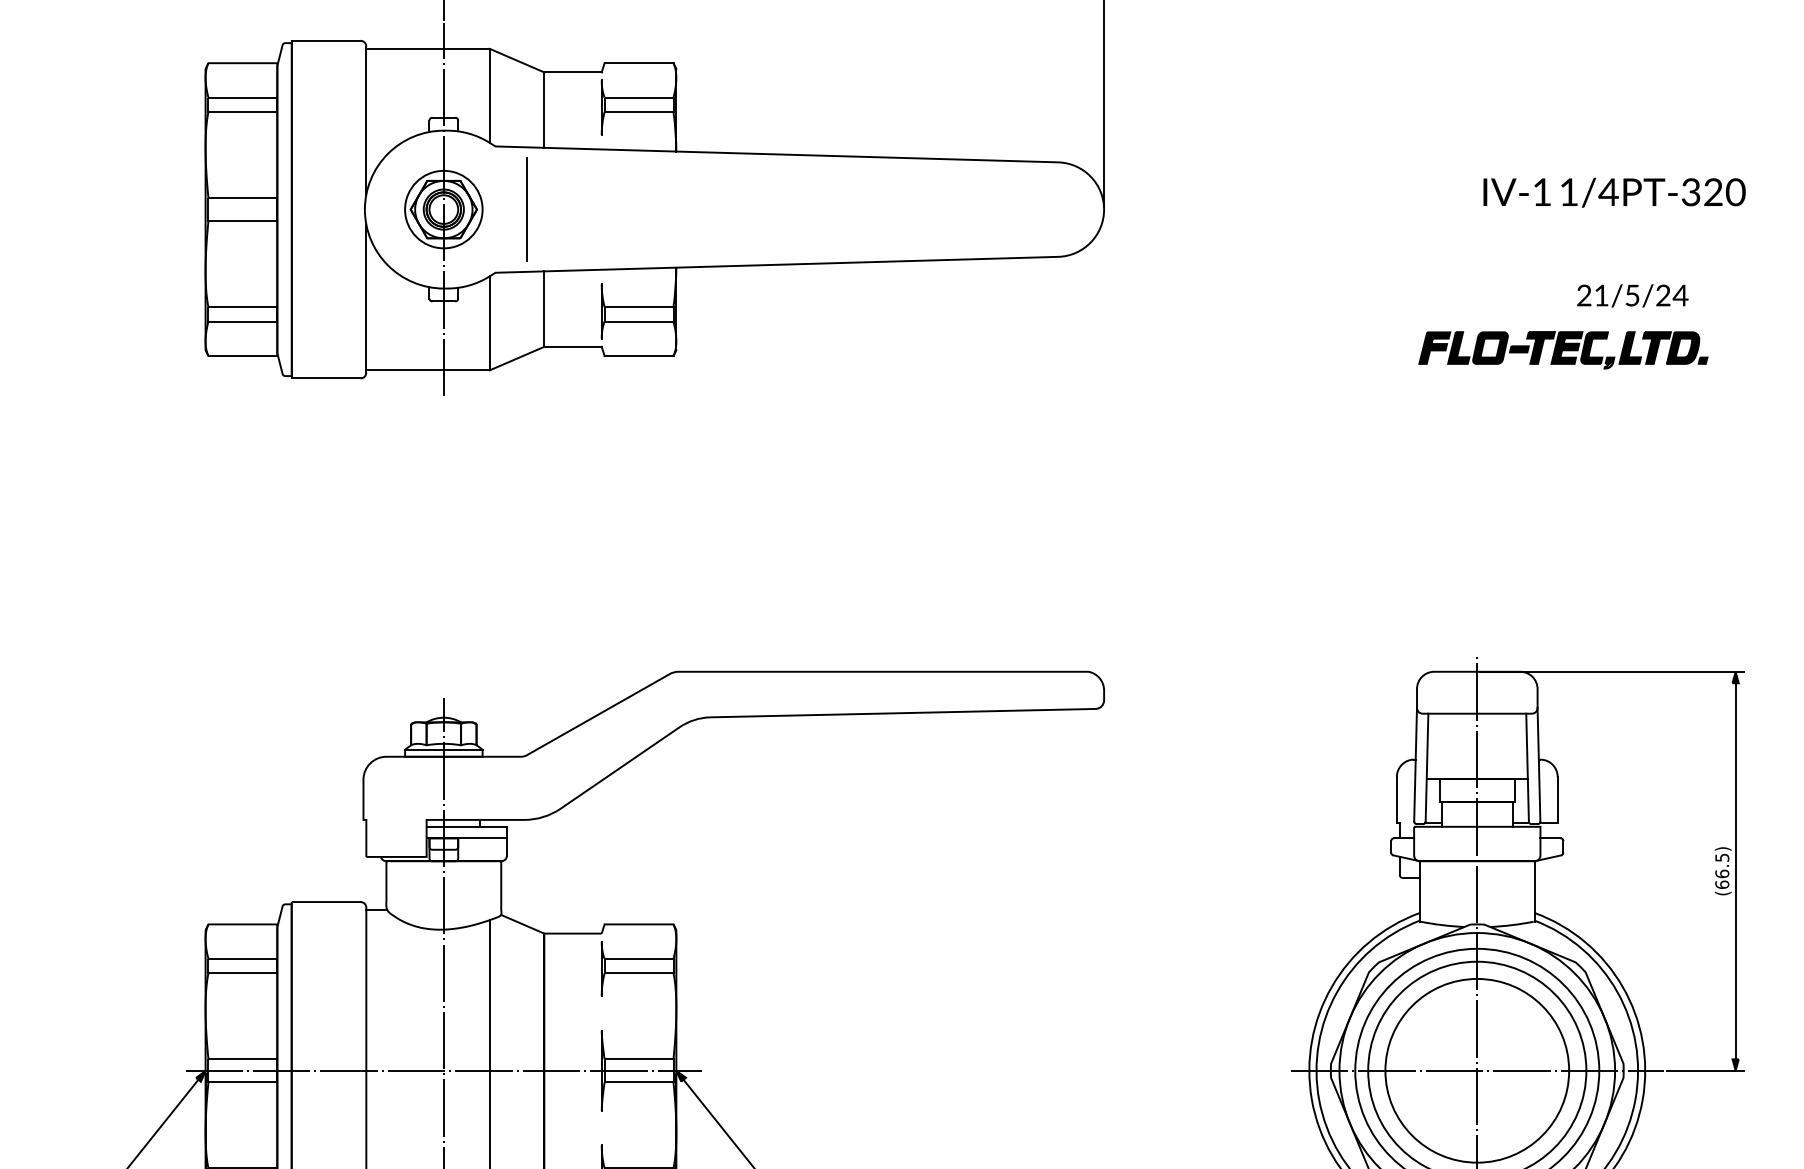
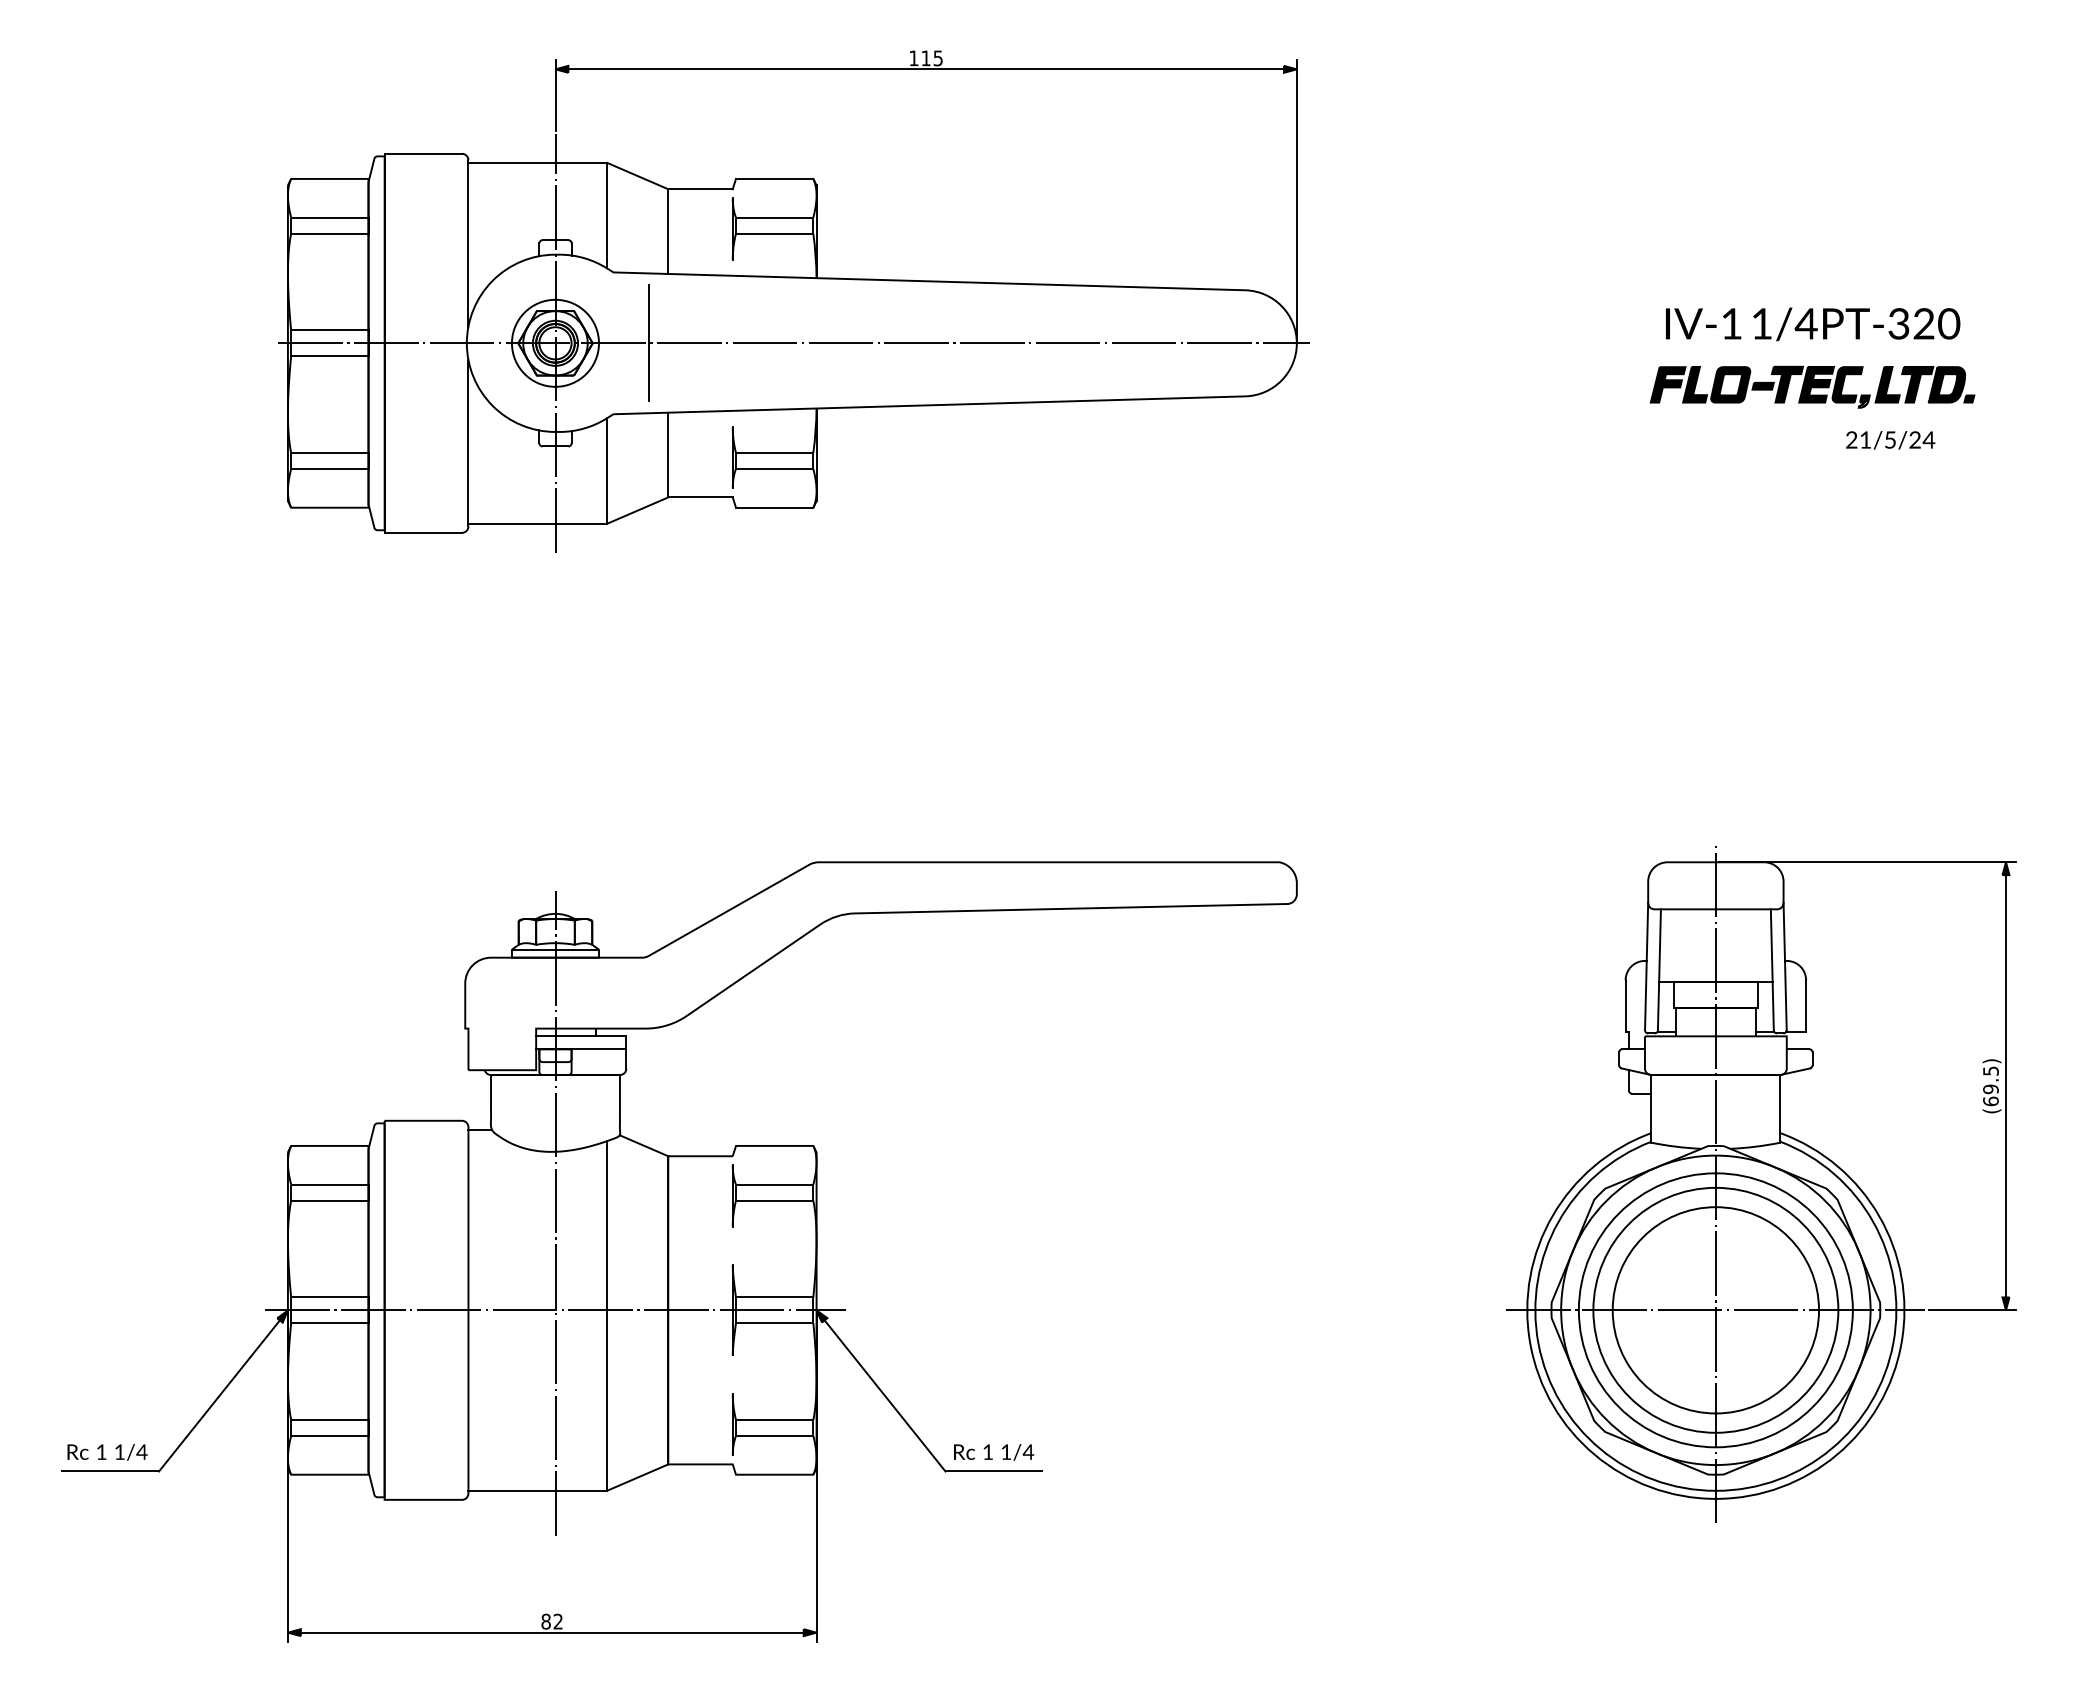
text: (1614, 192) -> (1813, 324), moved
line: (655, 209) -> (793, 343), added
part: (1632, 296) -> (1890, 440), size x0.71
part: (1563, 349) -> (1812, 386), moved
text: (1721, 874) -> (1990, 1089), (66.5) -> (69.5)

